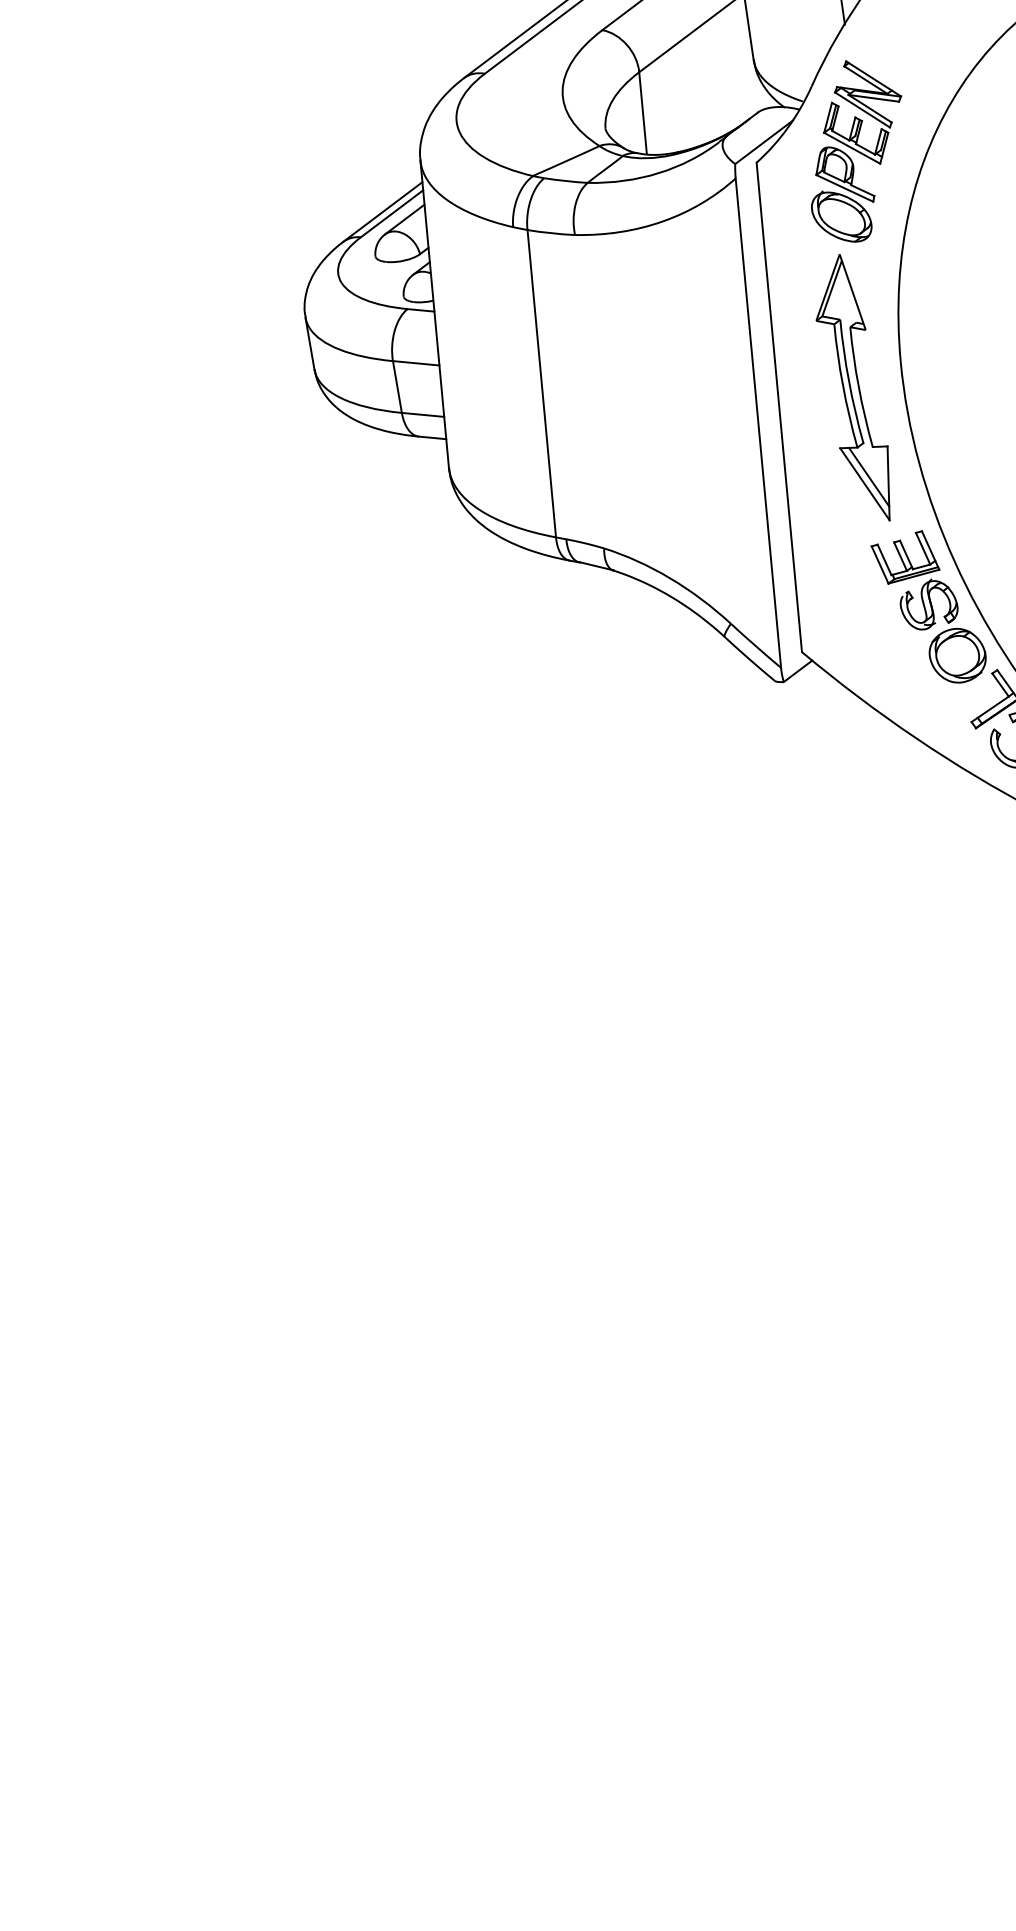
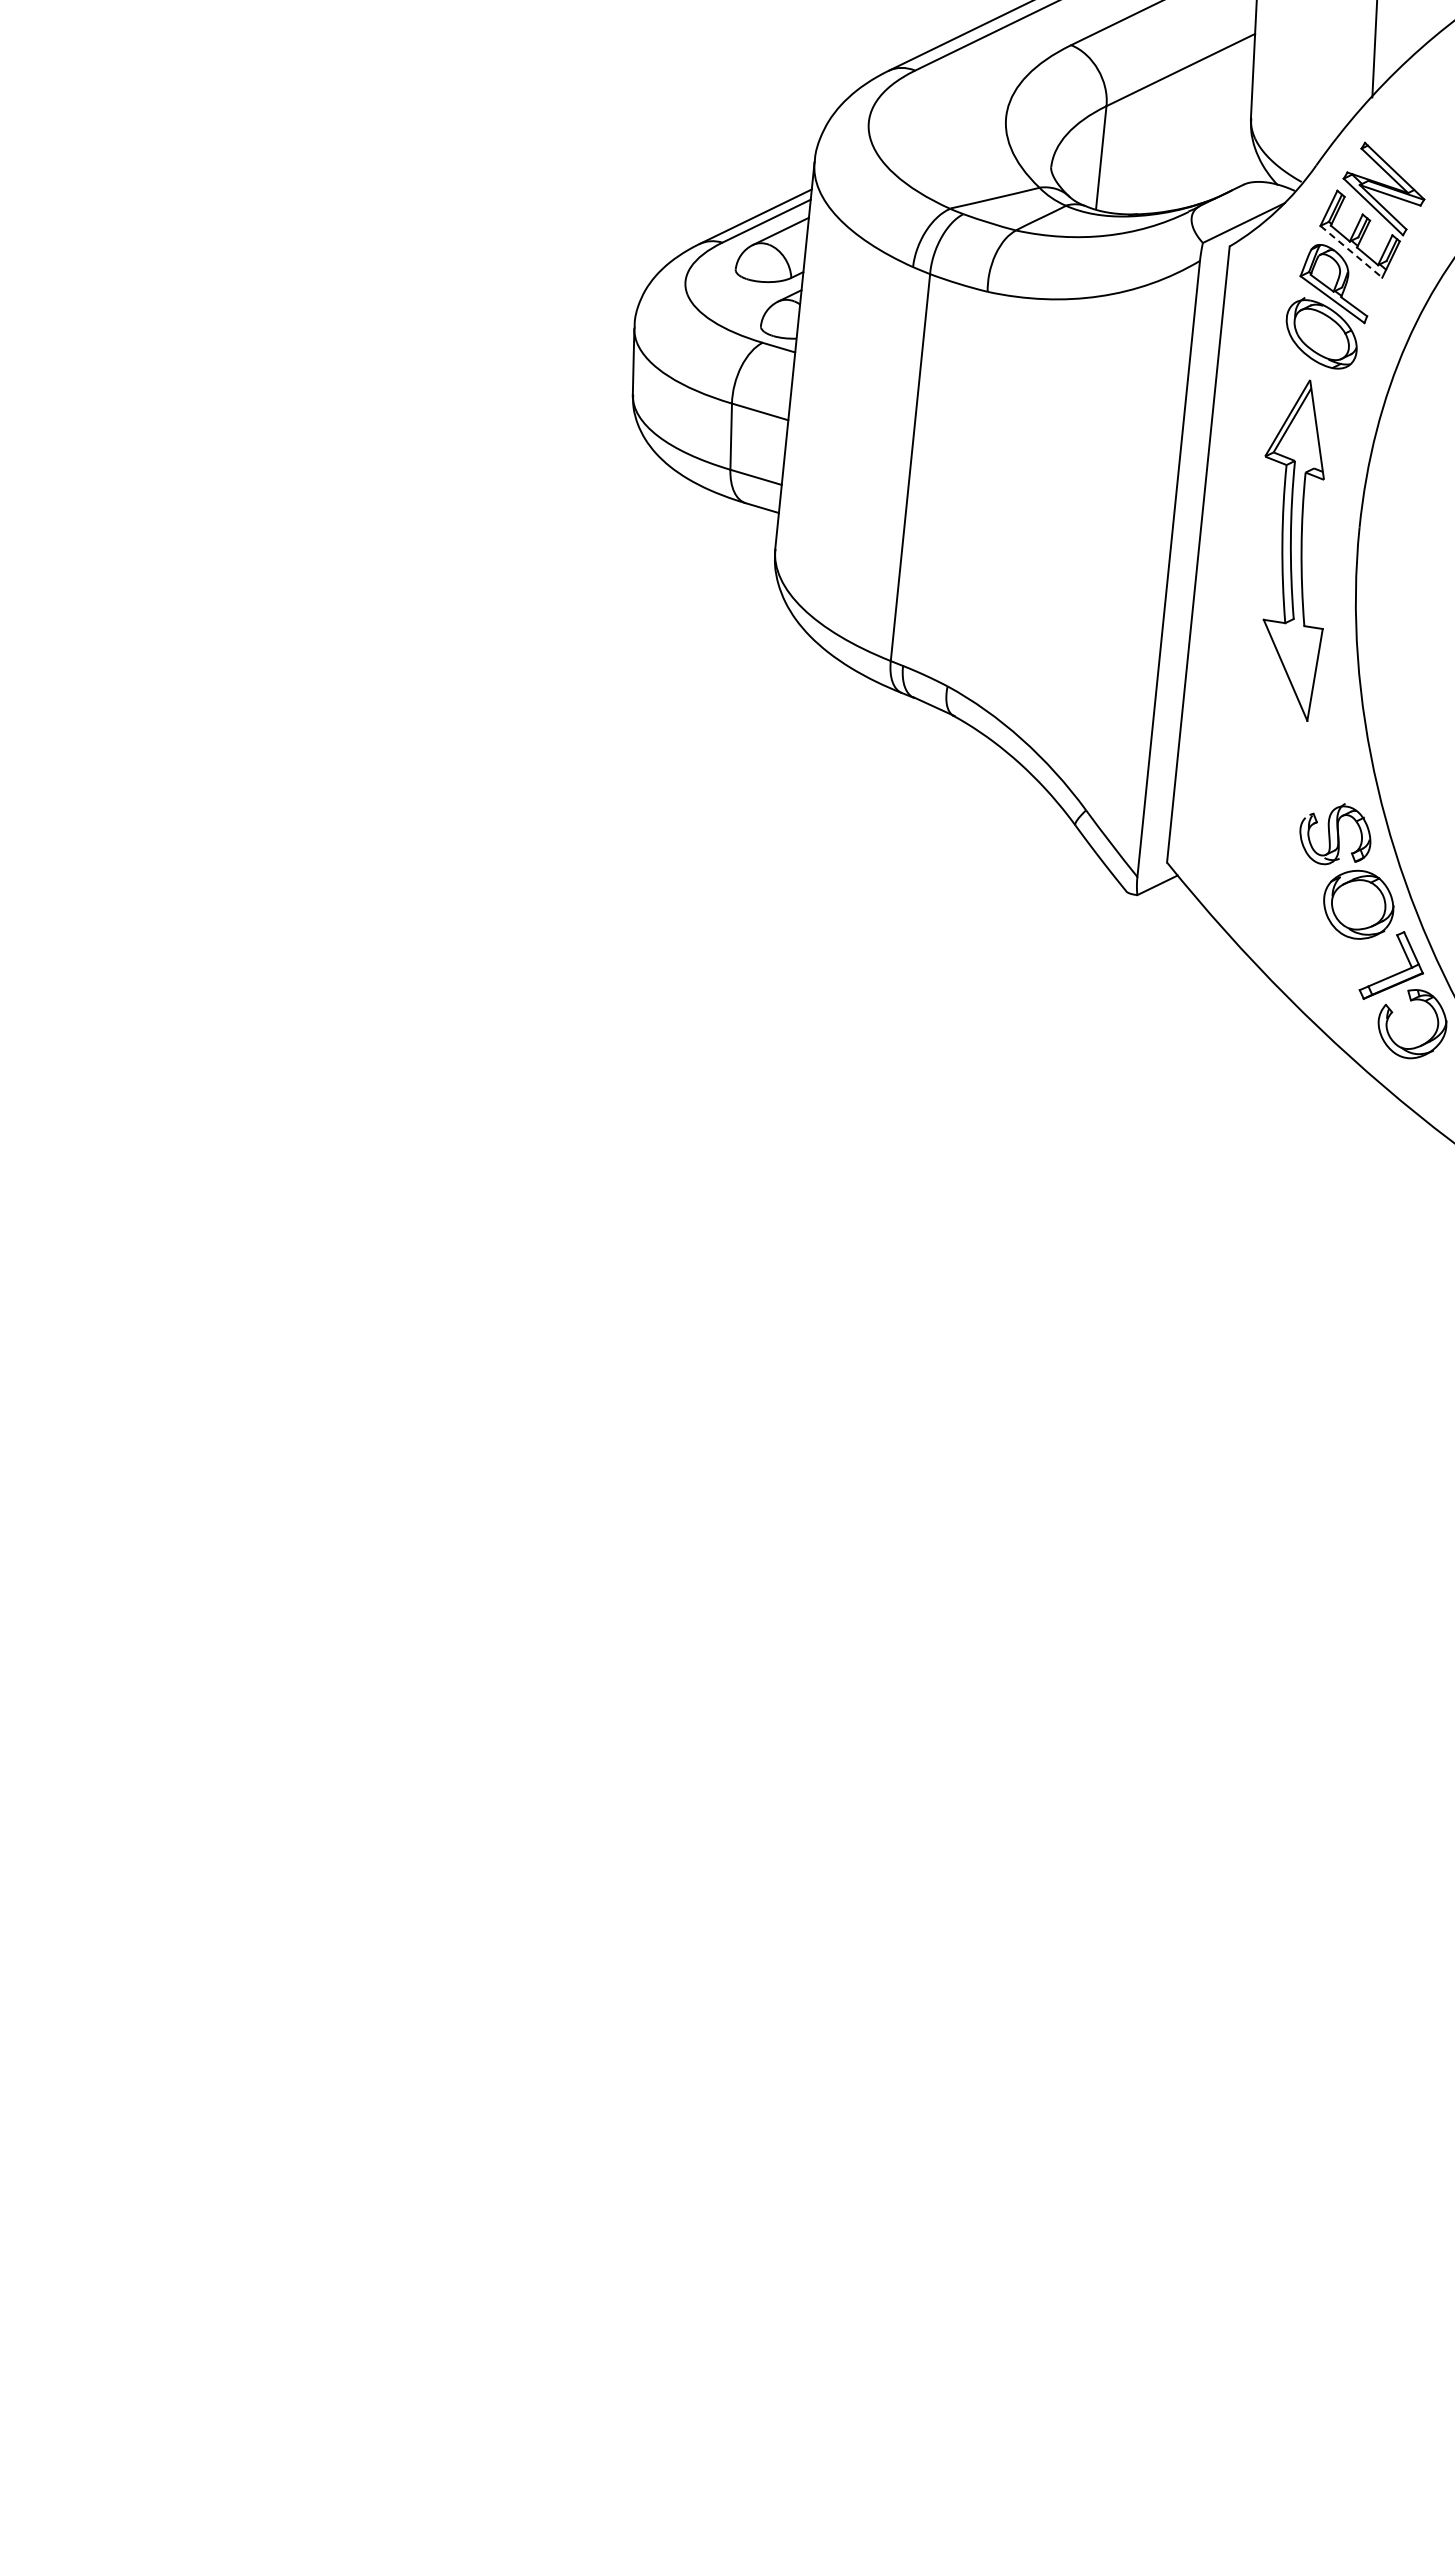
line: (852, 148) -> (1351, 252), solid -> dashed
line: (869, 477) -> (1292, 662), removed
part: (905, 557) -> (1317, 770), removed

